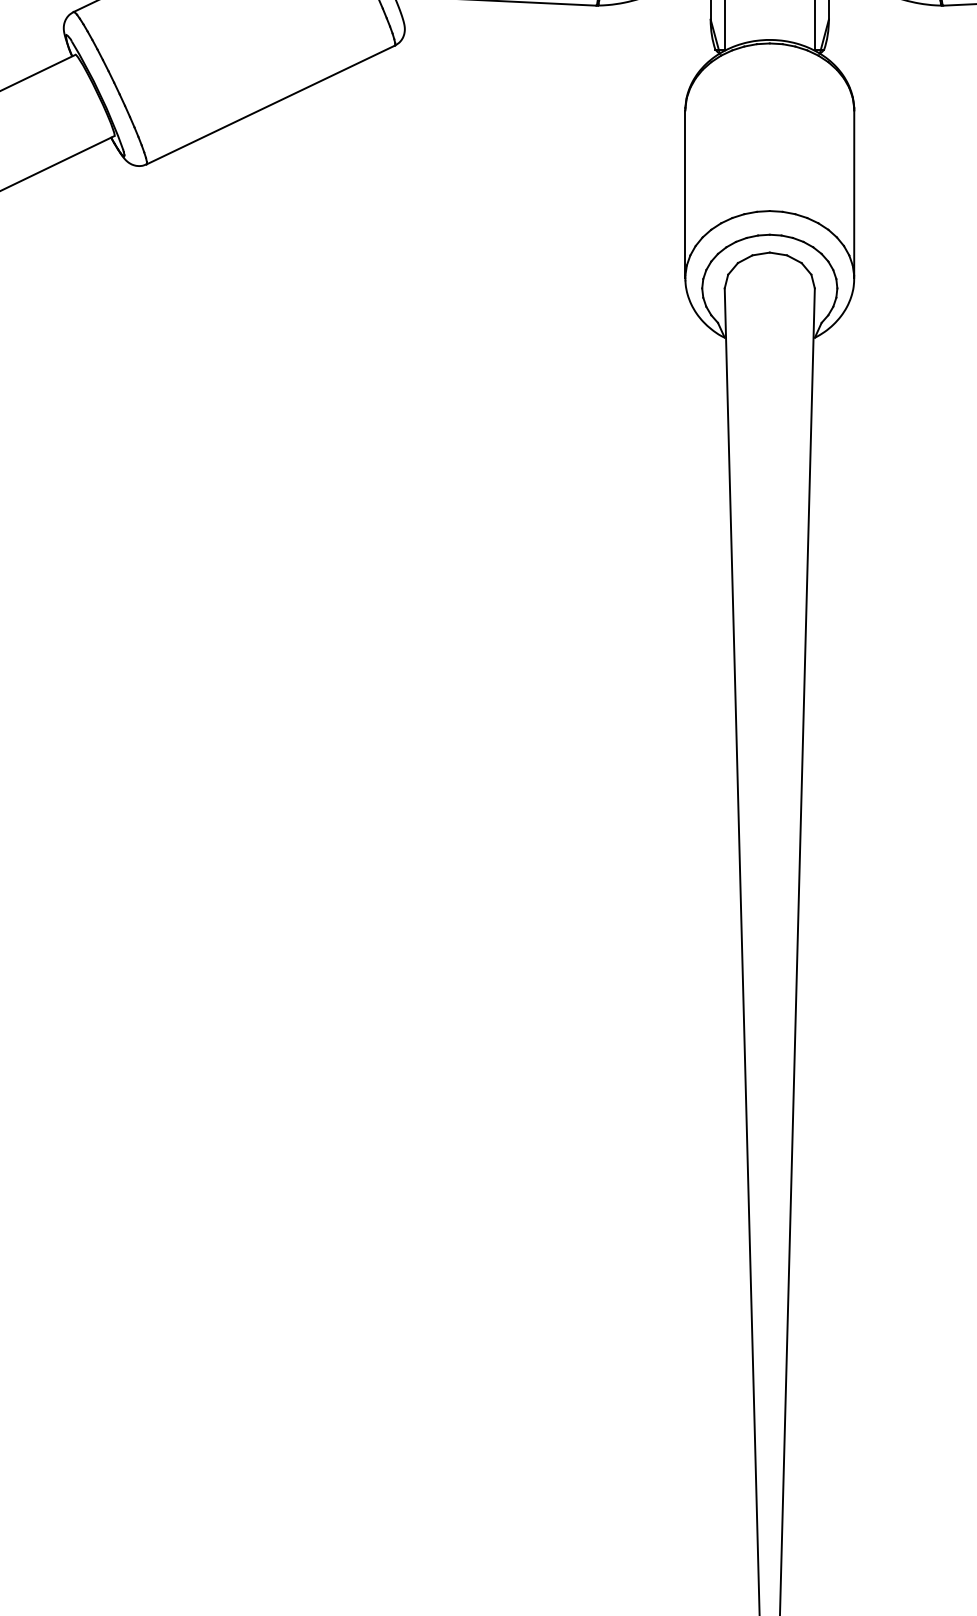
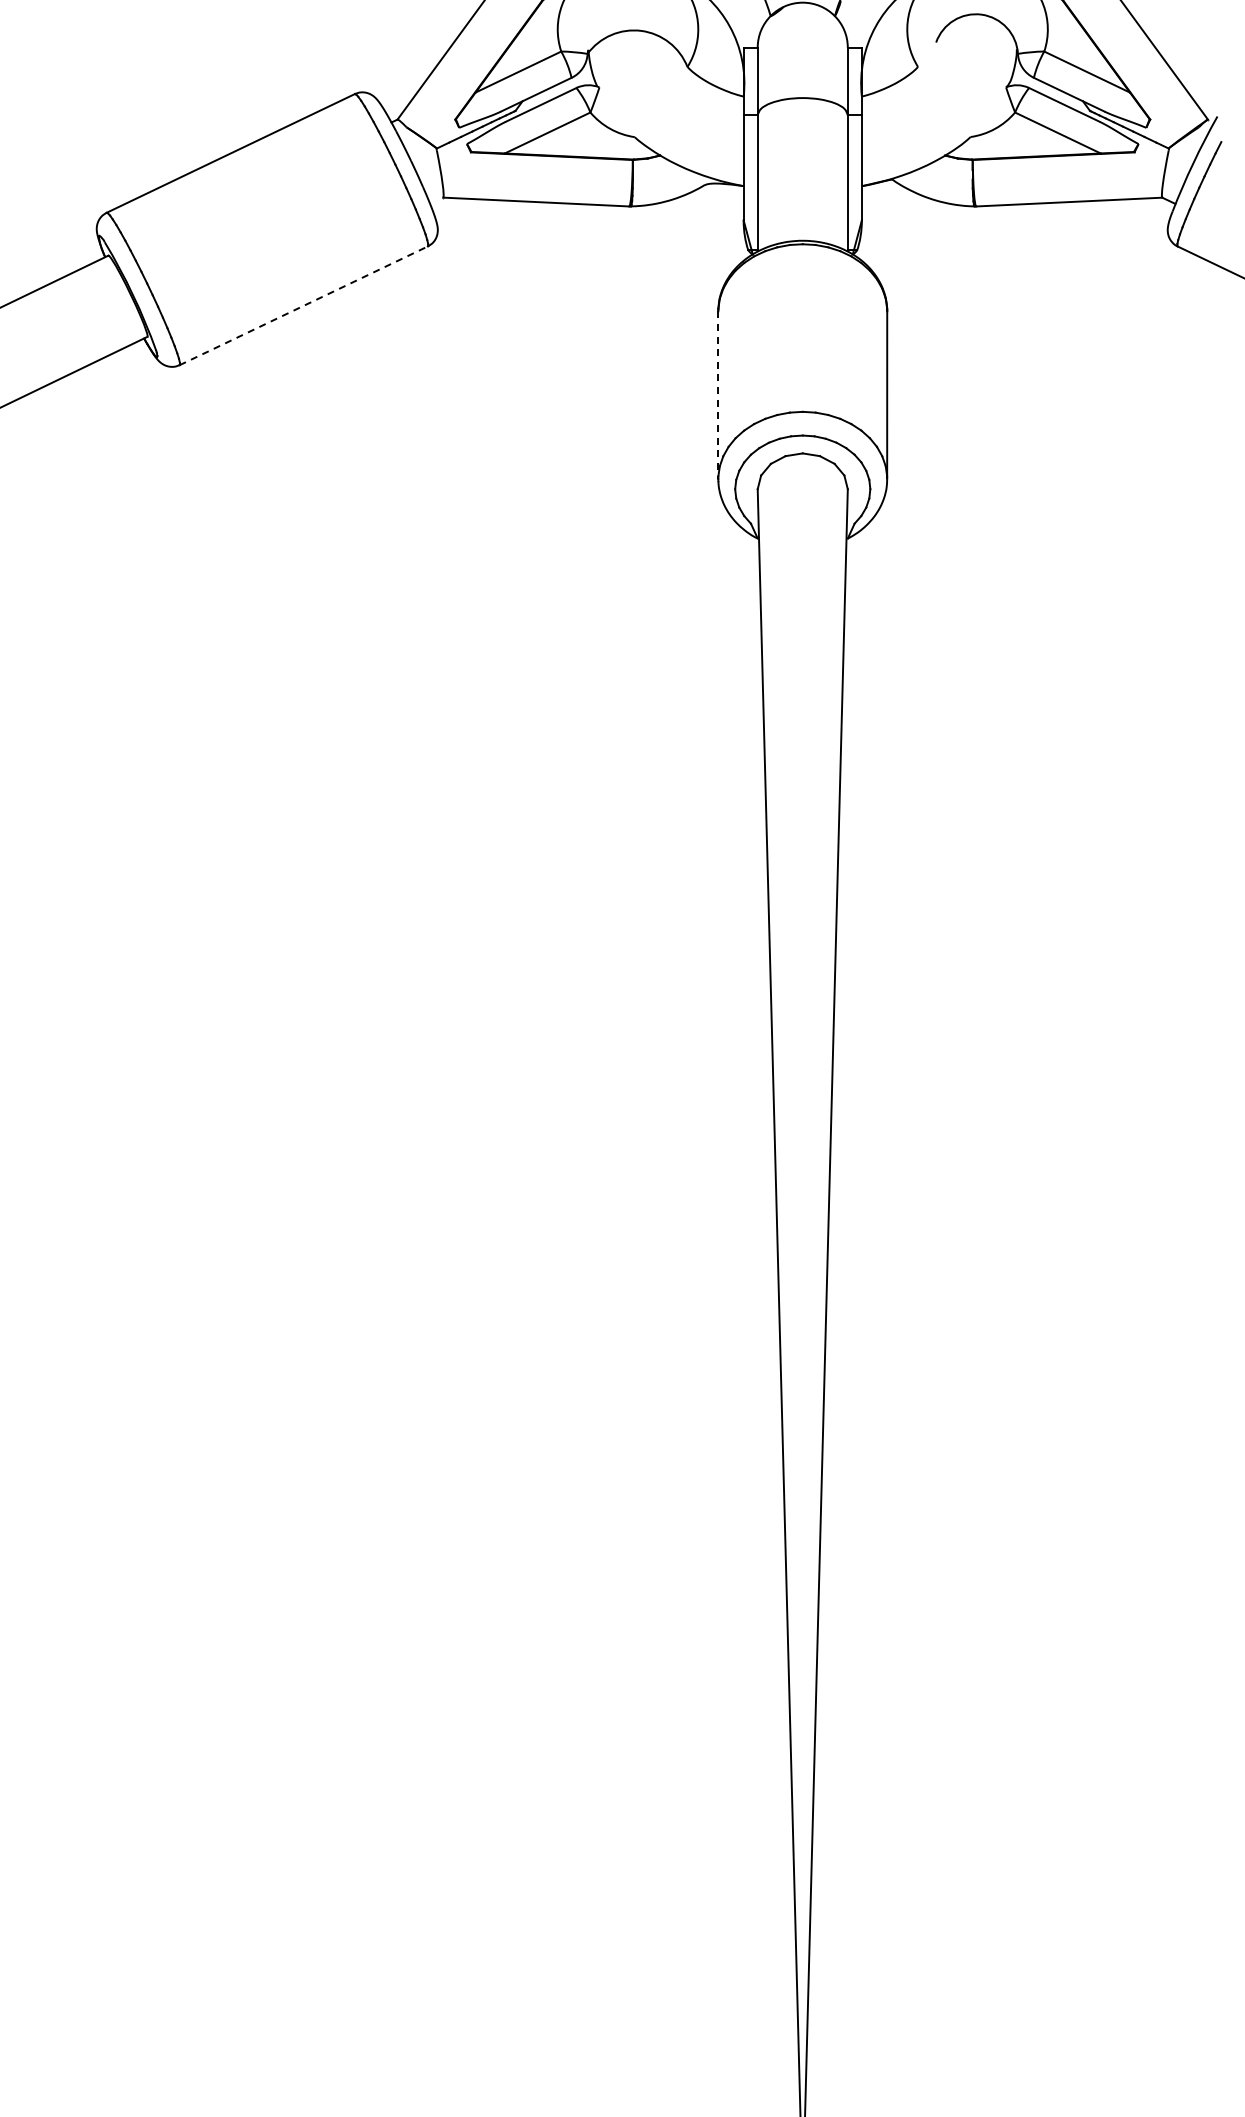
line: (270, 104) -> (303, 305), solid -> dashed
line: (685, 194) -> (718, 395), solid -> dashed

